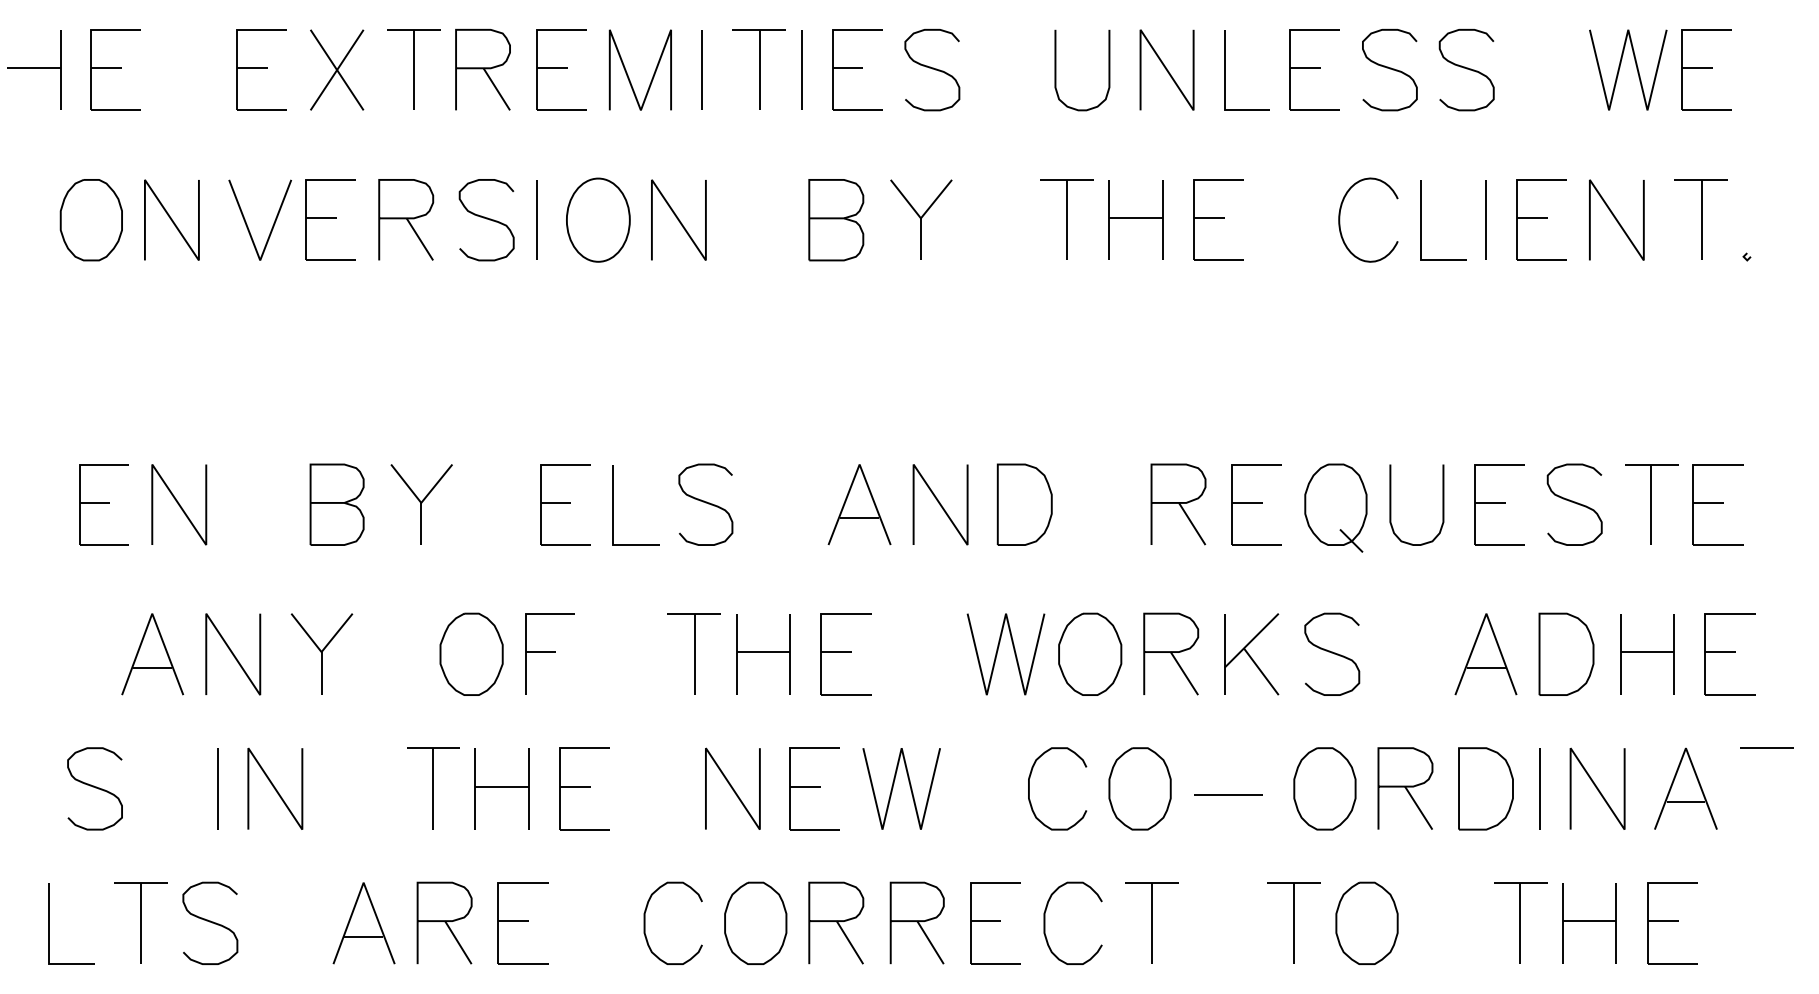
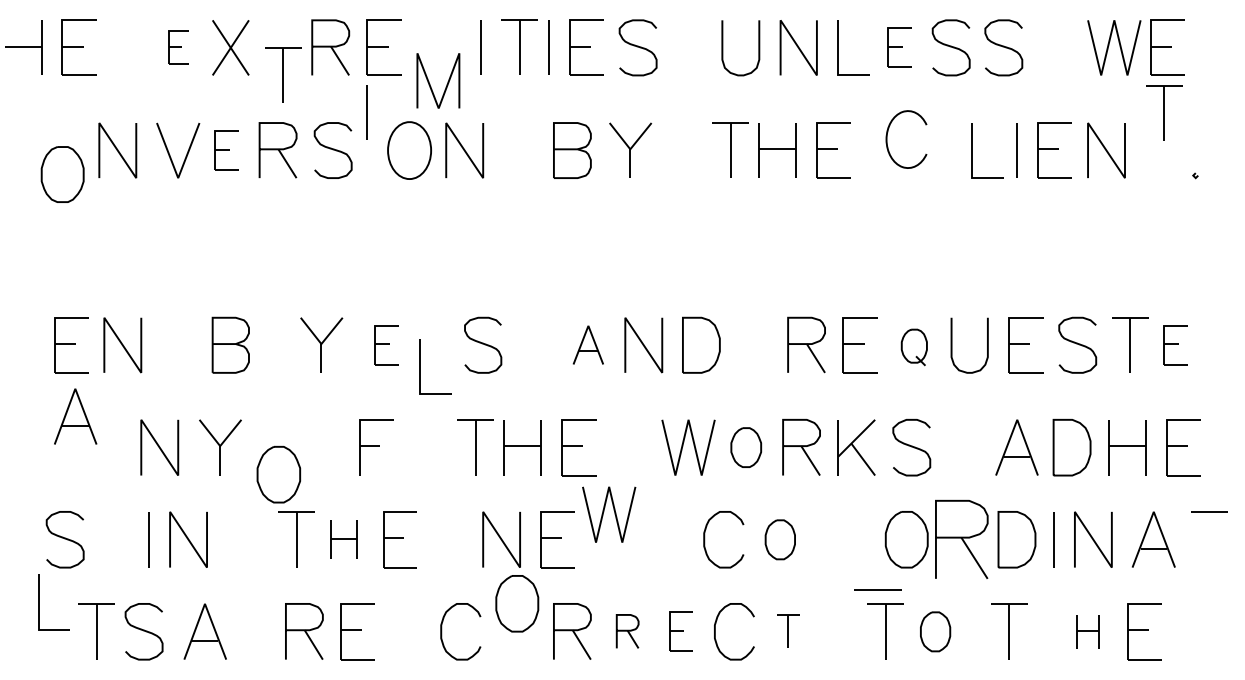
part: (414, 68) -> (283, 74), moved
part: (260, 69) -> (178, 47), size x0.6
part: (1314, 69) -> (899, 47), size x0.7
line: (628, 73) -> (430, 83), moved
part: (1701, 218) -> (1164, 112), moved
part: (91, 220) -> (62, 174), moved
part: (330, 220) -> (226, 150), size x0.7
line: (535, 220) -> (366, 112), moved
curve: (1340, 220) -> (887, 139), moved
part: (421, 503) -> (321, 344), moved
part: (859, 503) -> (588, 344), size x0.7
part: (564, 505) -> (386, 345), size x0.7
line: (614, 505) -> (420, 366), moved
part: (1717, 505) -> (1175, 345), size x0.7
part: (1336, 507) -> (914, 347), size x0.6
part: (152, 654) -> (75, 416), moved
part: (471, 654) -> (278, 474), moved
part: (1090, 654) -> (746, 447), size x0.7
part: (501, 788) -> (343, 539), size x0.7
line: (909, 788) -> (614, 514), moved
part: (1140, 788) -> (780, 539), size x0.7
part: (1404, 788) -> (961, 539), size x1.4
line: (1228, 794) -> (877, 589), moved
part: (362, 922) -> (204, 631), moved
part: (756, 922) -> (517, 603), moved
part: (916, 922) -> (627, 631), size x0.6
part: (995, 922) -> (681, 631), size x0.7
part: (1152, 922) -> (788, 631), size x0.6
part: (1366, 922) -> (935, 631), size x0.7
part: (1520, 922) -> (1009, 631), moved
part: (1589, 922) -> (1087, 631), size x0.6
line: (50, 924) -> (39, 602), moved

